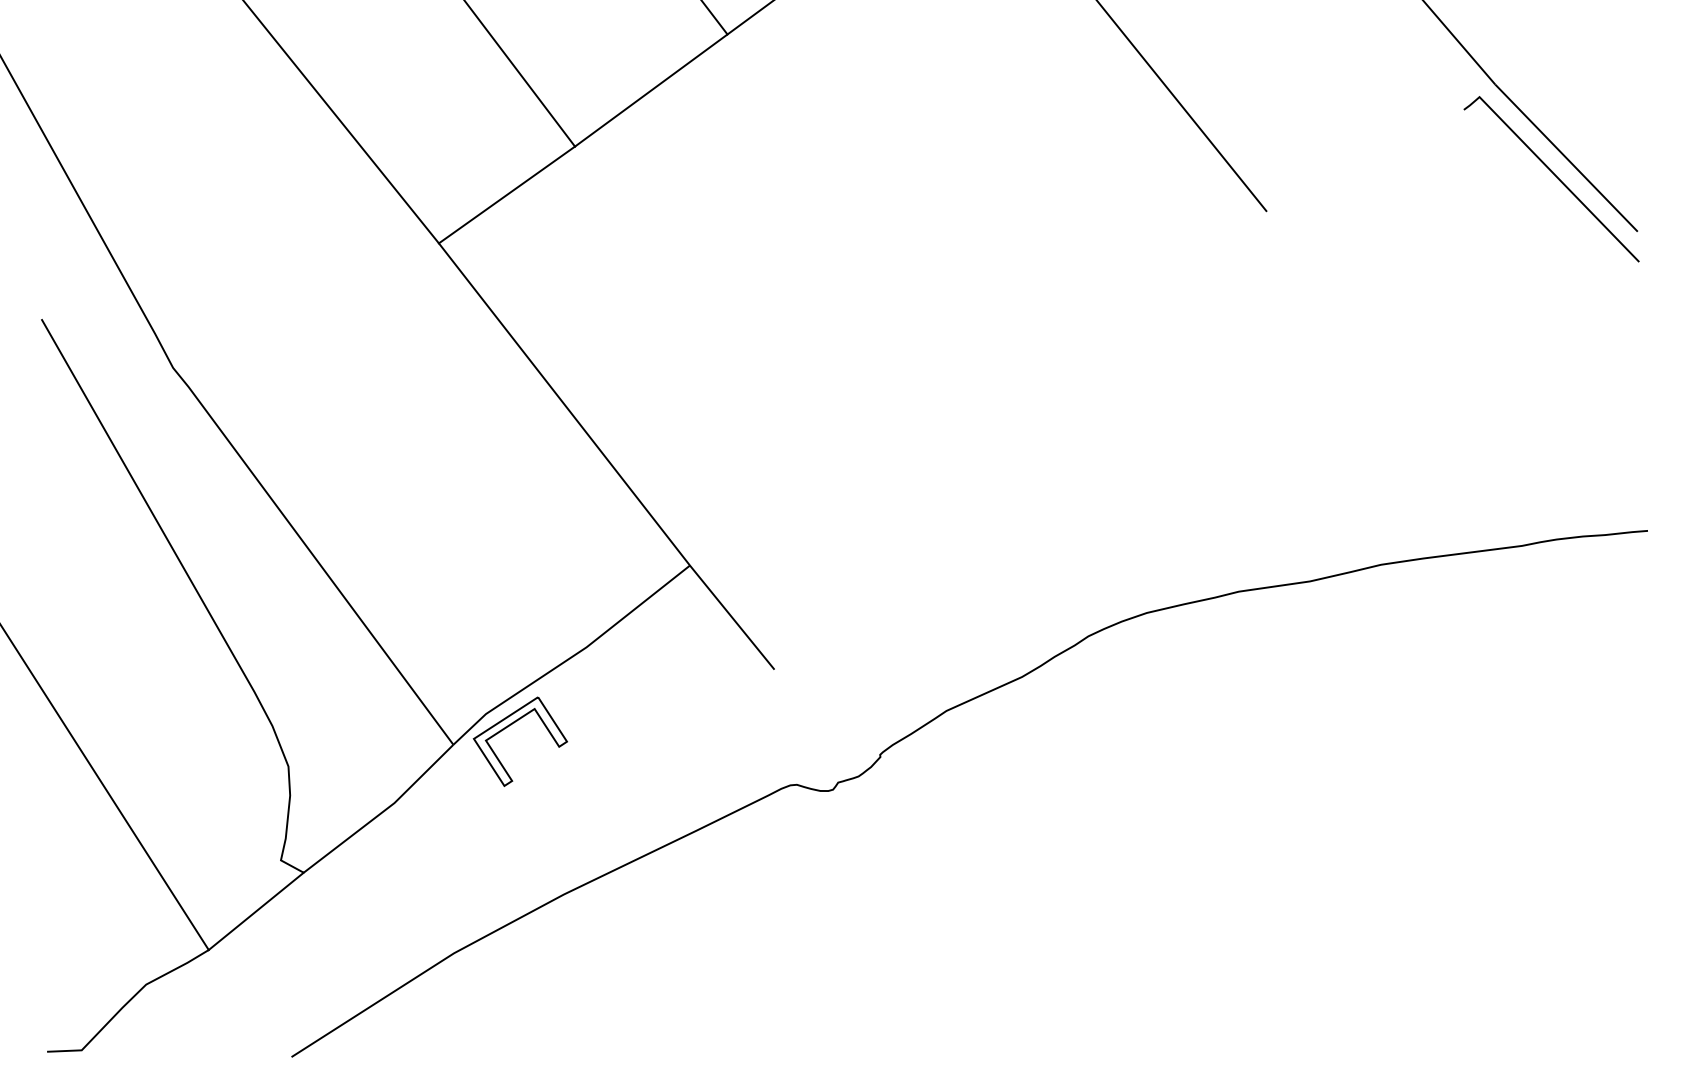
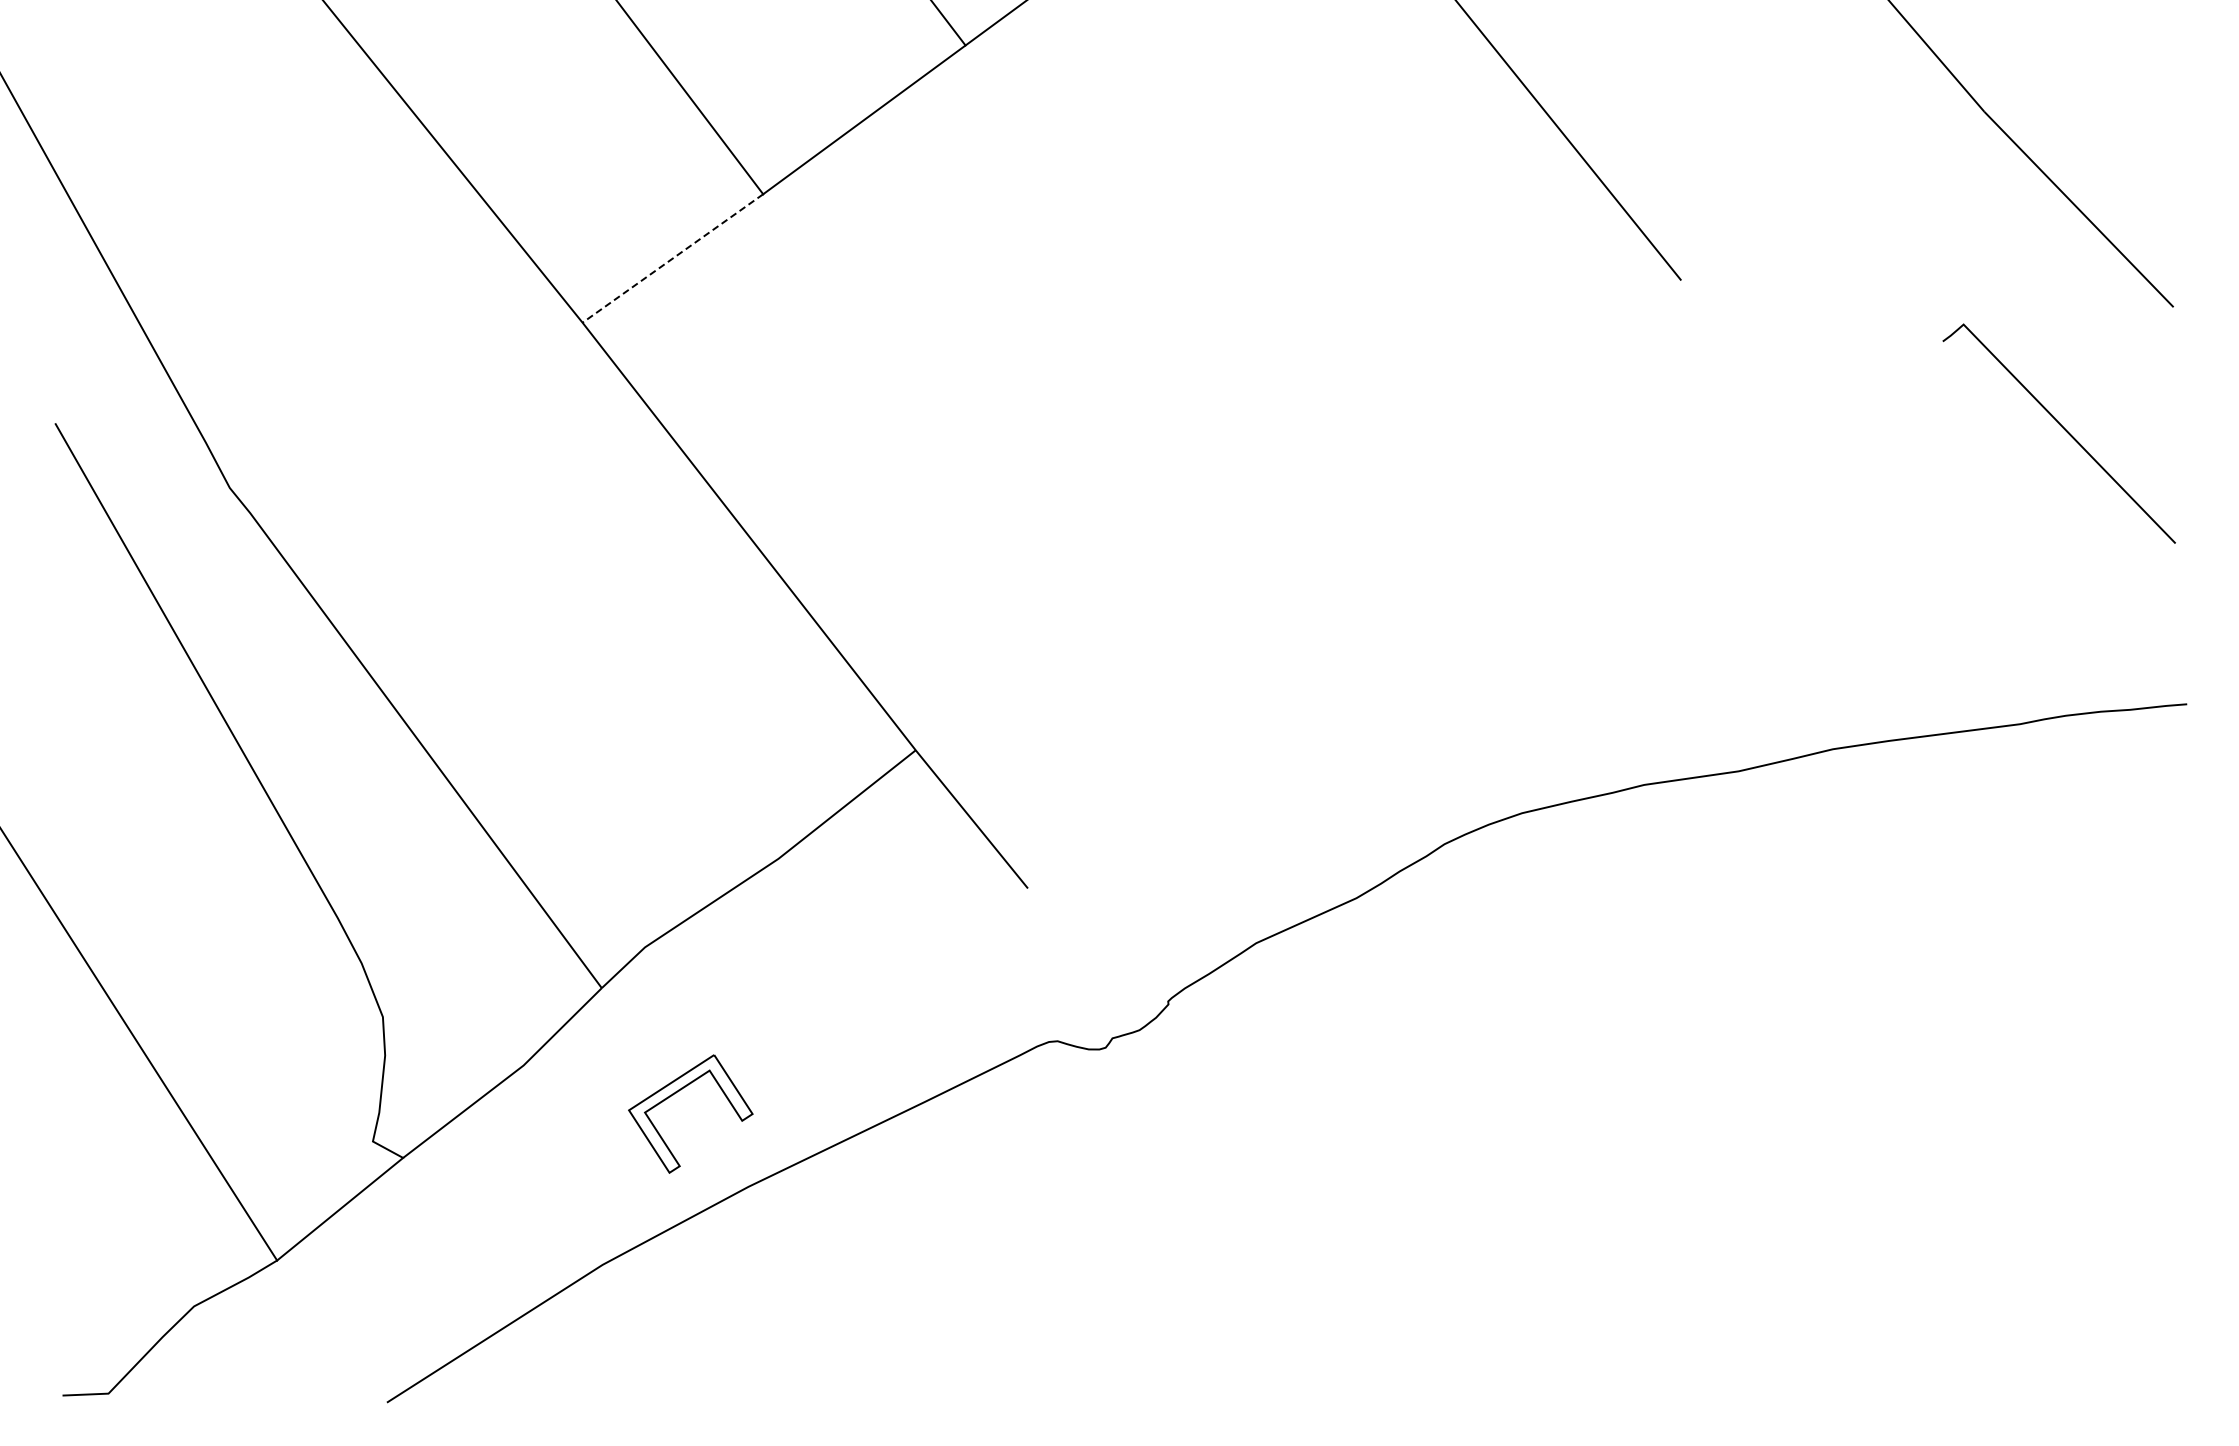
curve: (1554, 175) -> (2062, 428), moved
line: (506, 194) -> (672, 258), solid -> dashed
part: (509, 726) -> (676, 1093), moved

